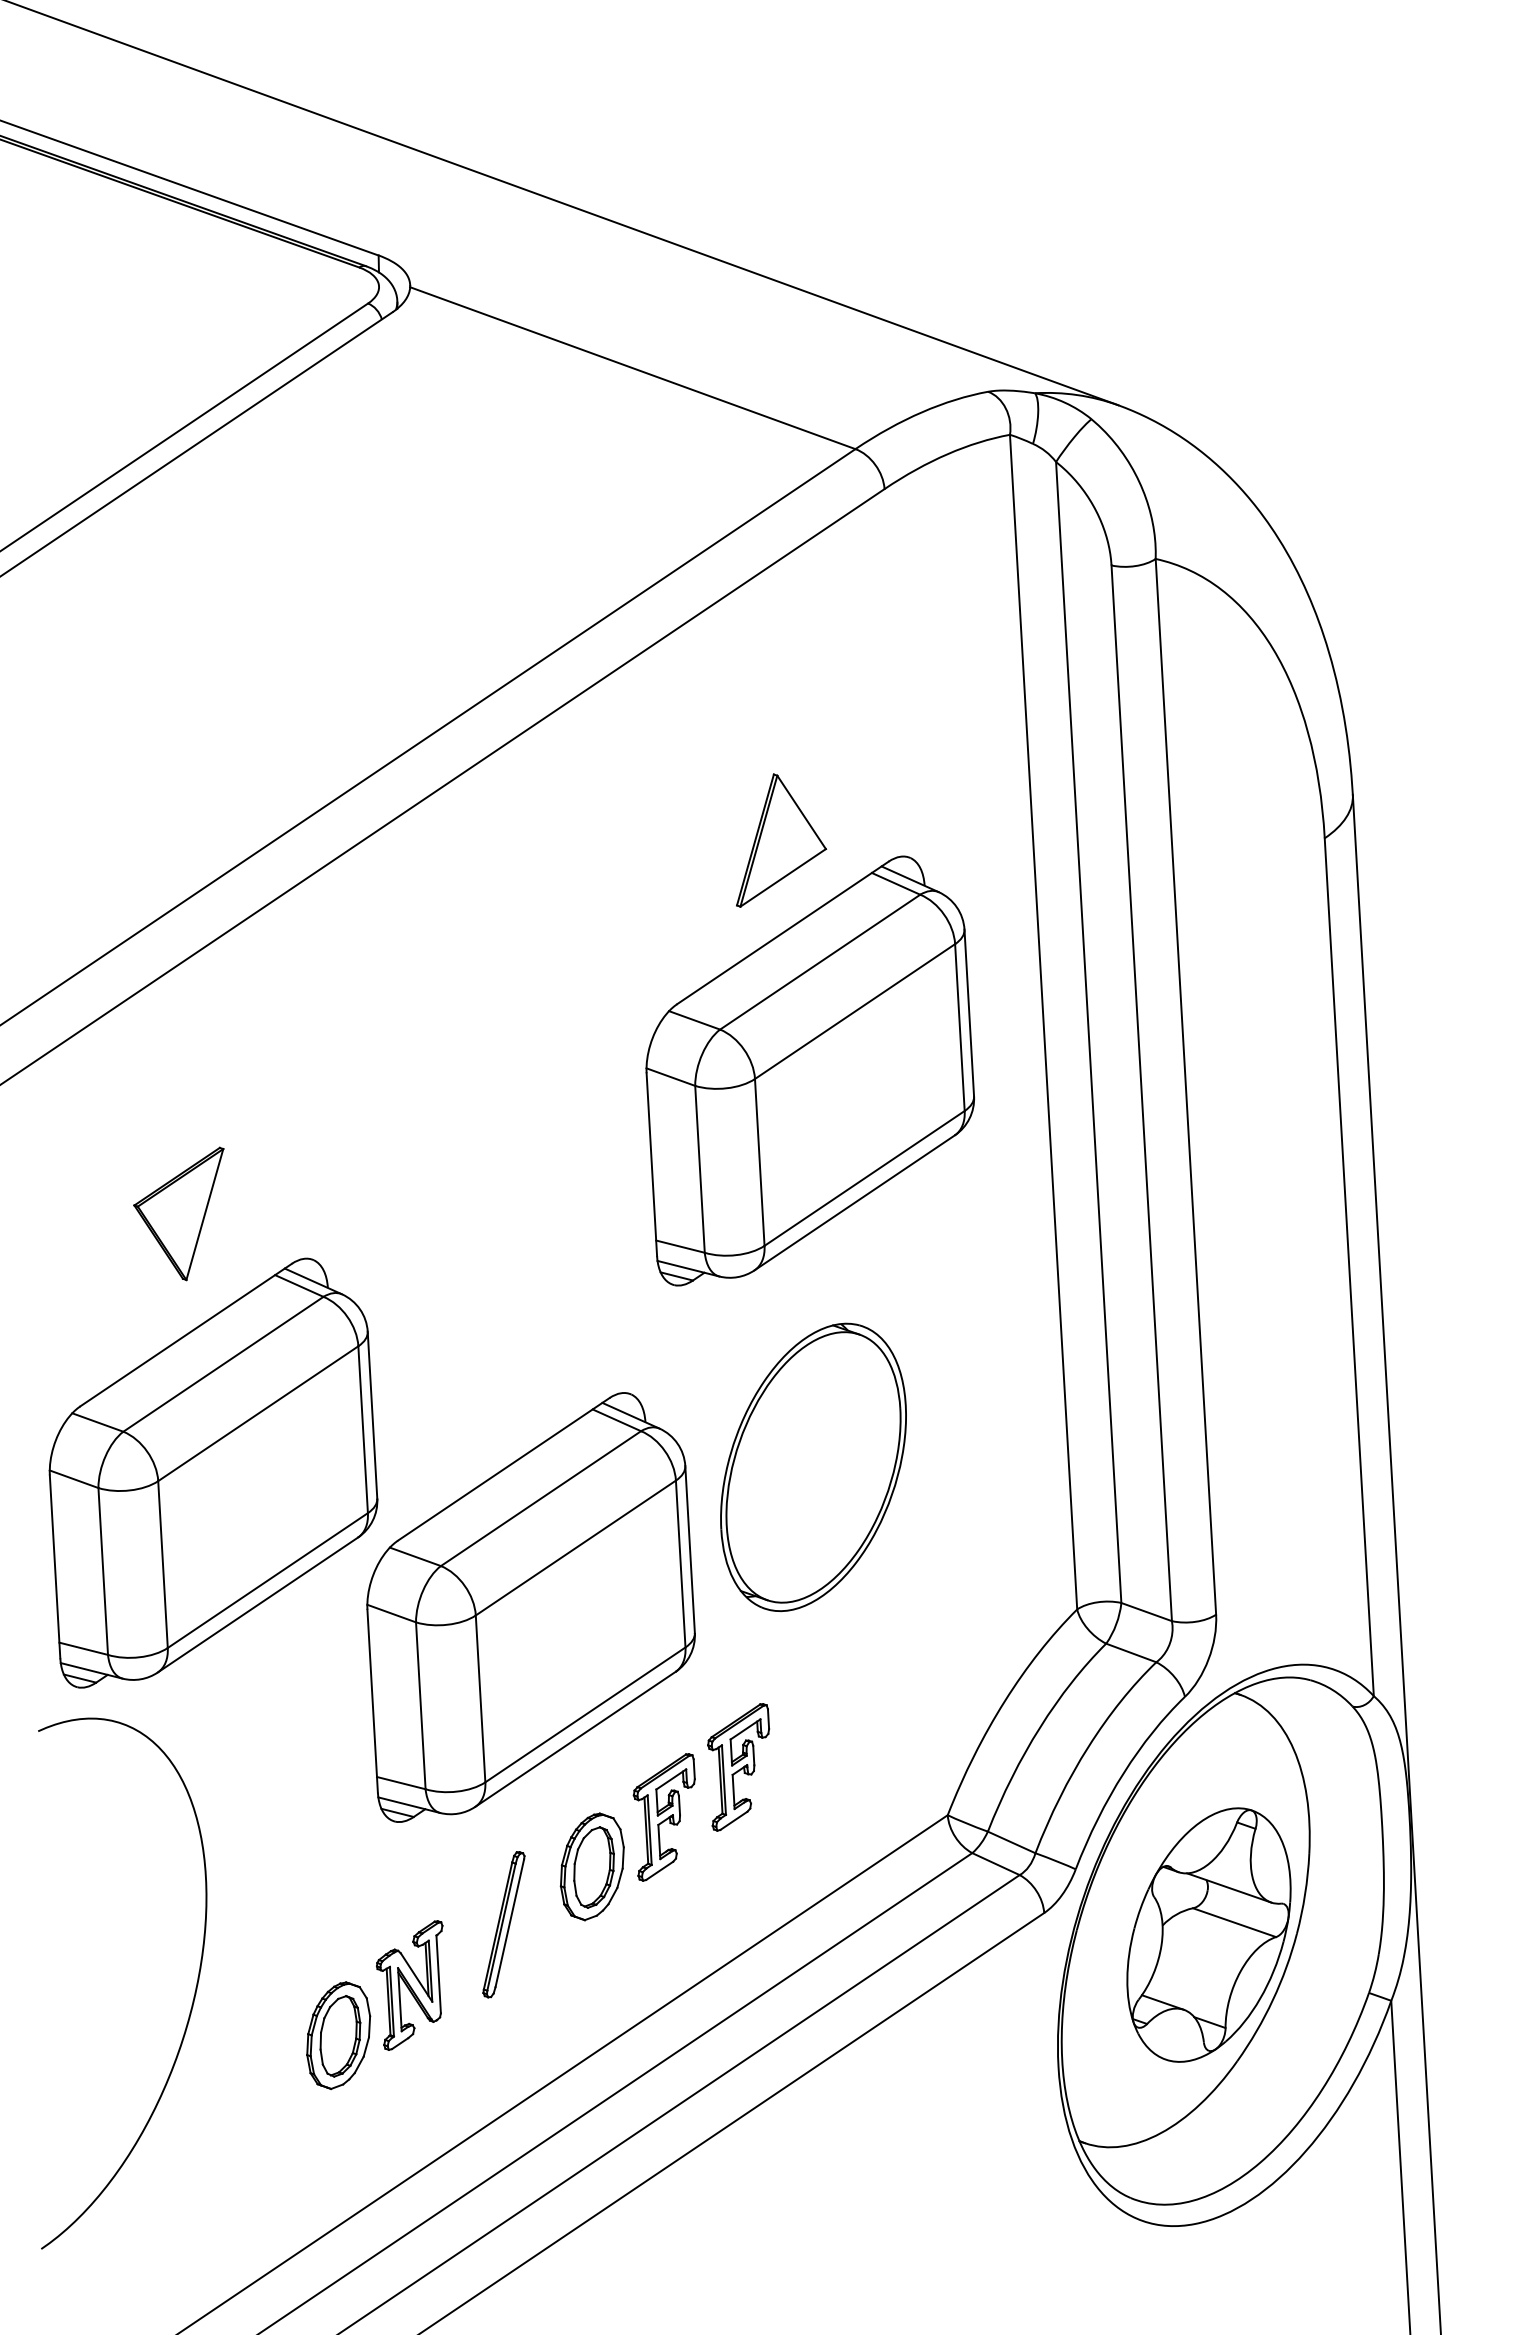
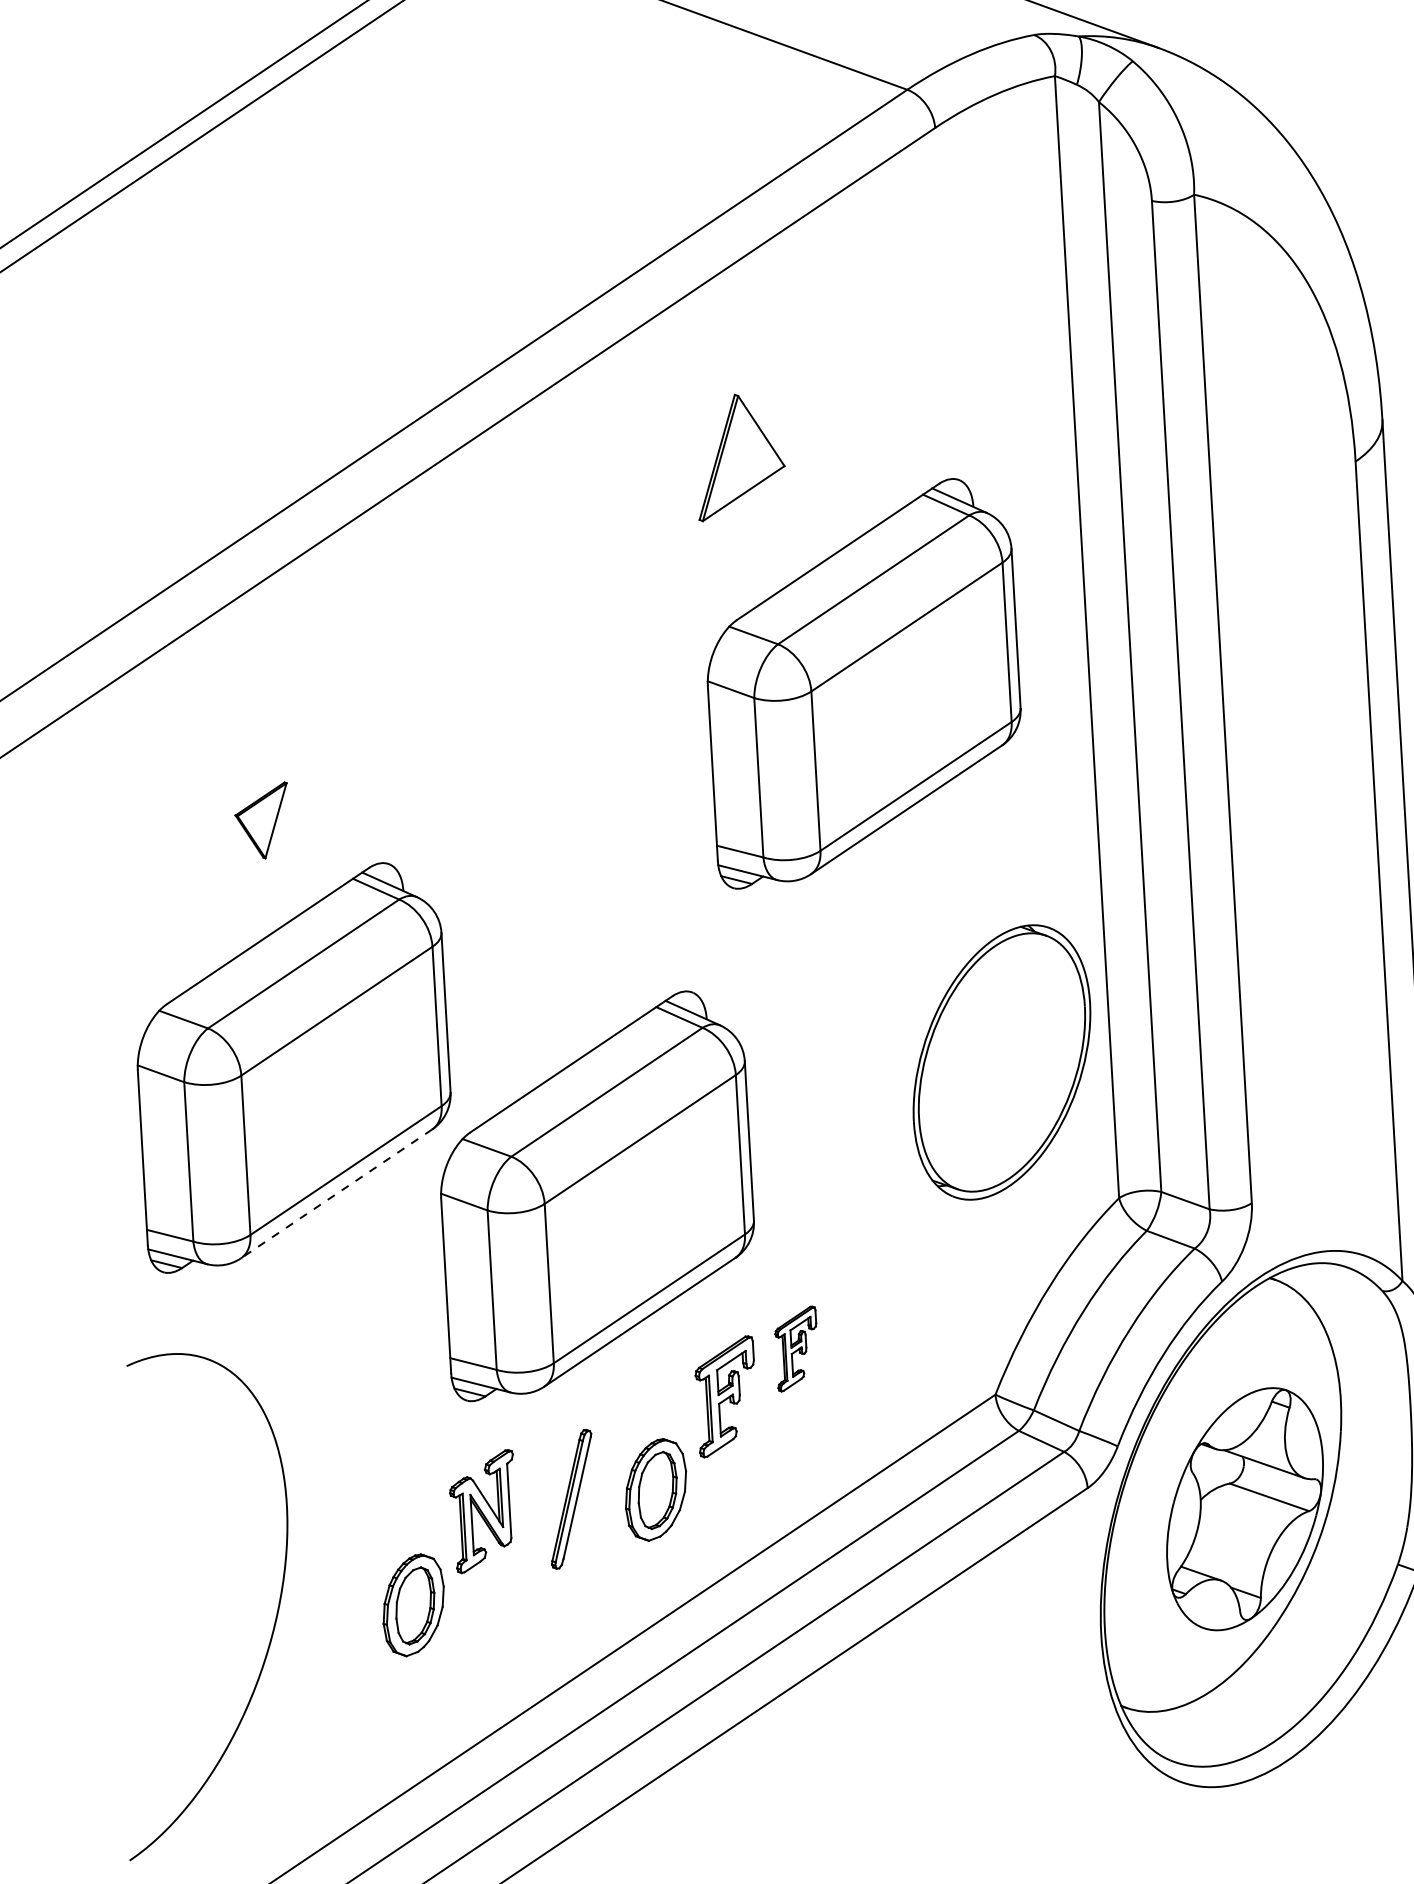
part: (781, 840) -> (742, 457), moved
part: (178, 1213) -> (260, 819), size x0.6
part: (813, 1467) -> (1001, 1062), moved
line: (257, 1605) -> (336, 1194), solid -> dashed
part: (738, 1767) -> (795, 1349), size x0.7
part: (591, 1866) -> (655, 1489), moved
part: (409, 1985) -> (481, 1511), moved
curve: (192, 2000) -> (274, 1623), moved

